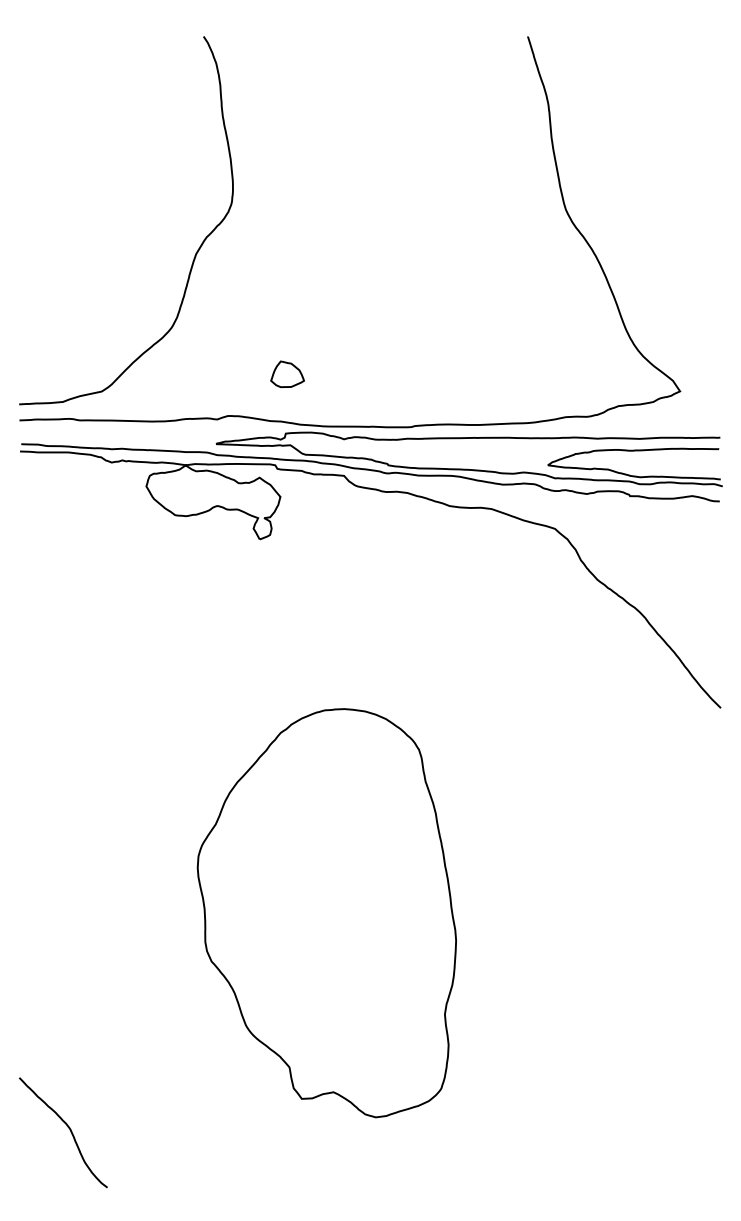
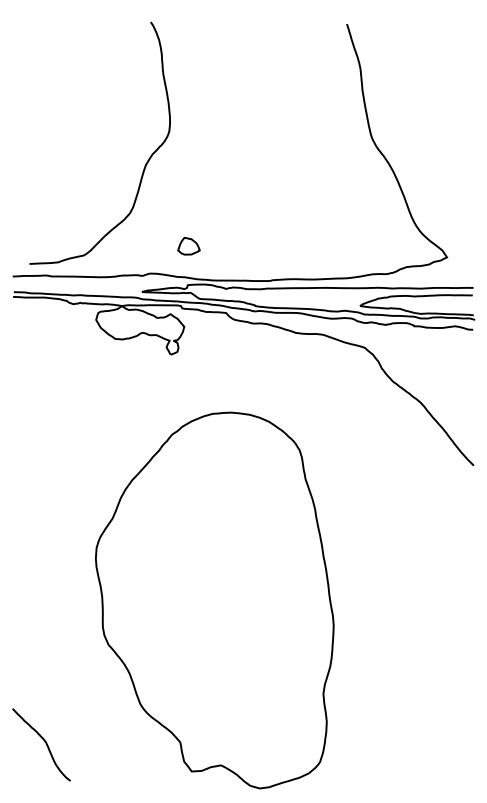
curve: (194, 254) -> (144, 165), moved
part: (326, 913) -> (214, 600), size x1.4

